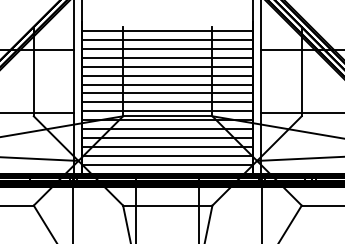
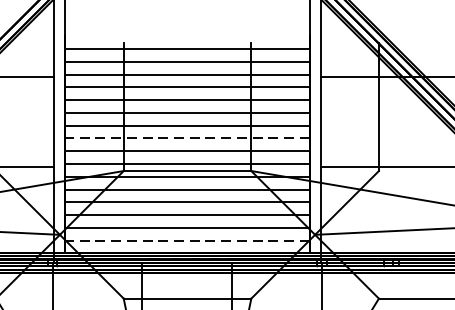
line: (167, 93) -> (187, 138), solid -> dashed
line: (167, 164) -> (187, 239), solid -> dashed

